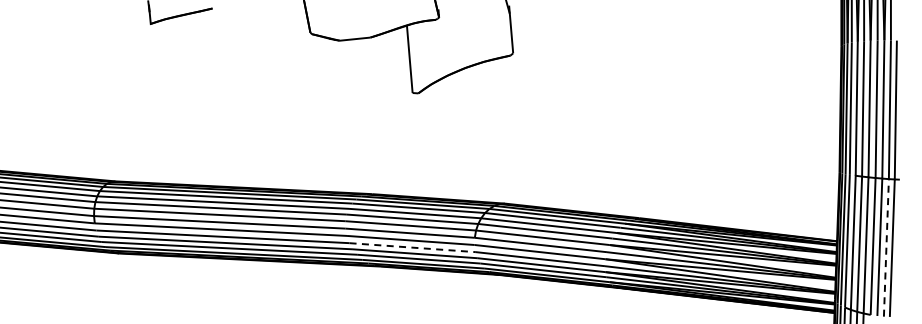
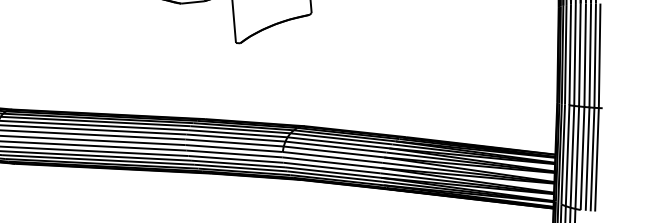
line: (413, 247) -> (236, 159), dashed -> solid
line: (886, 247) -> (592, 159), dashed -> solid

